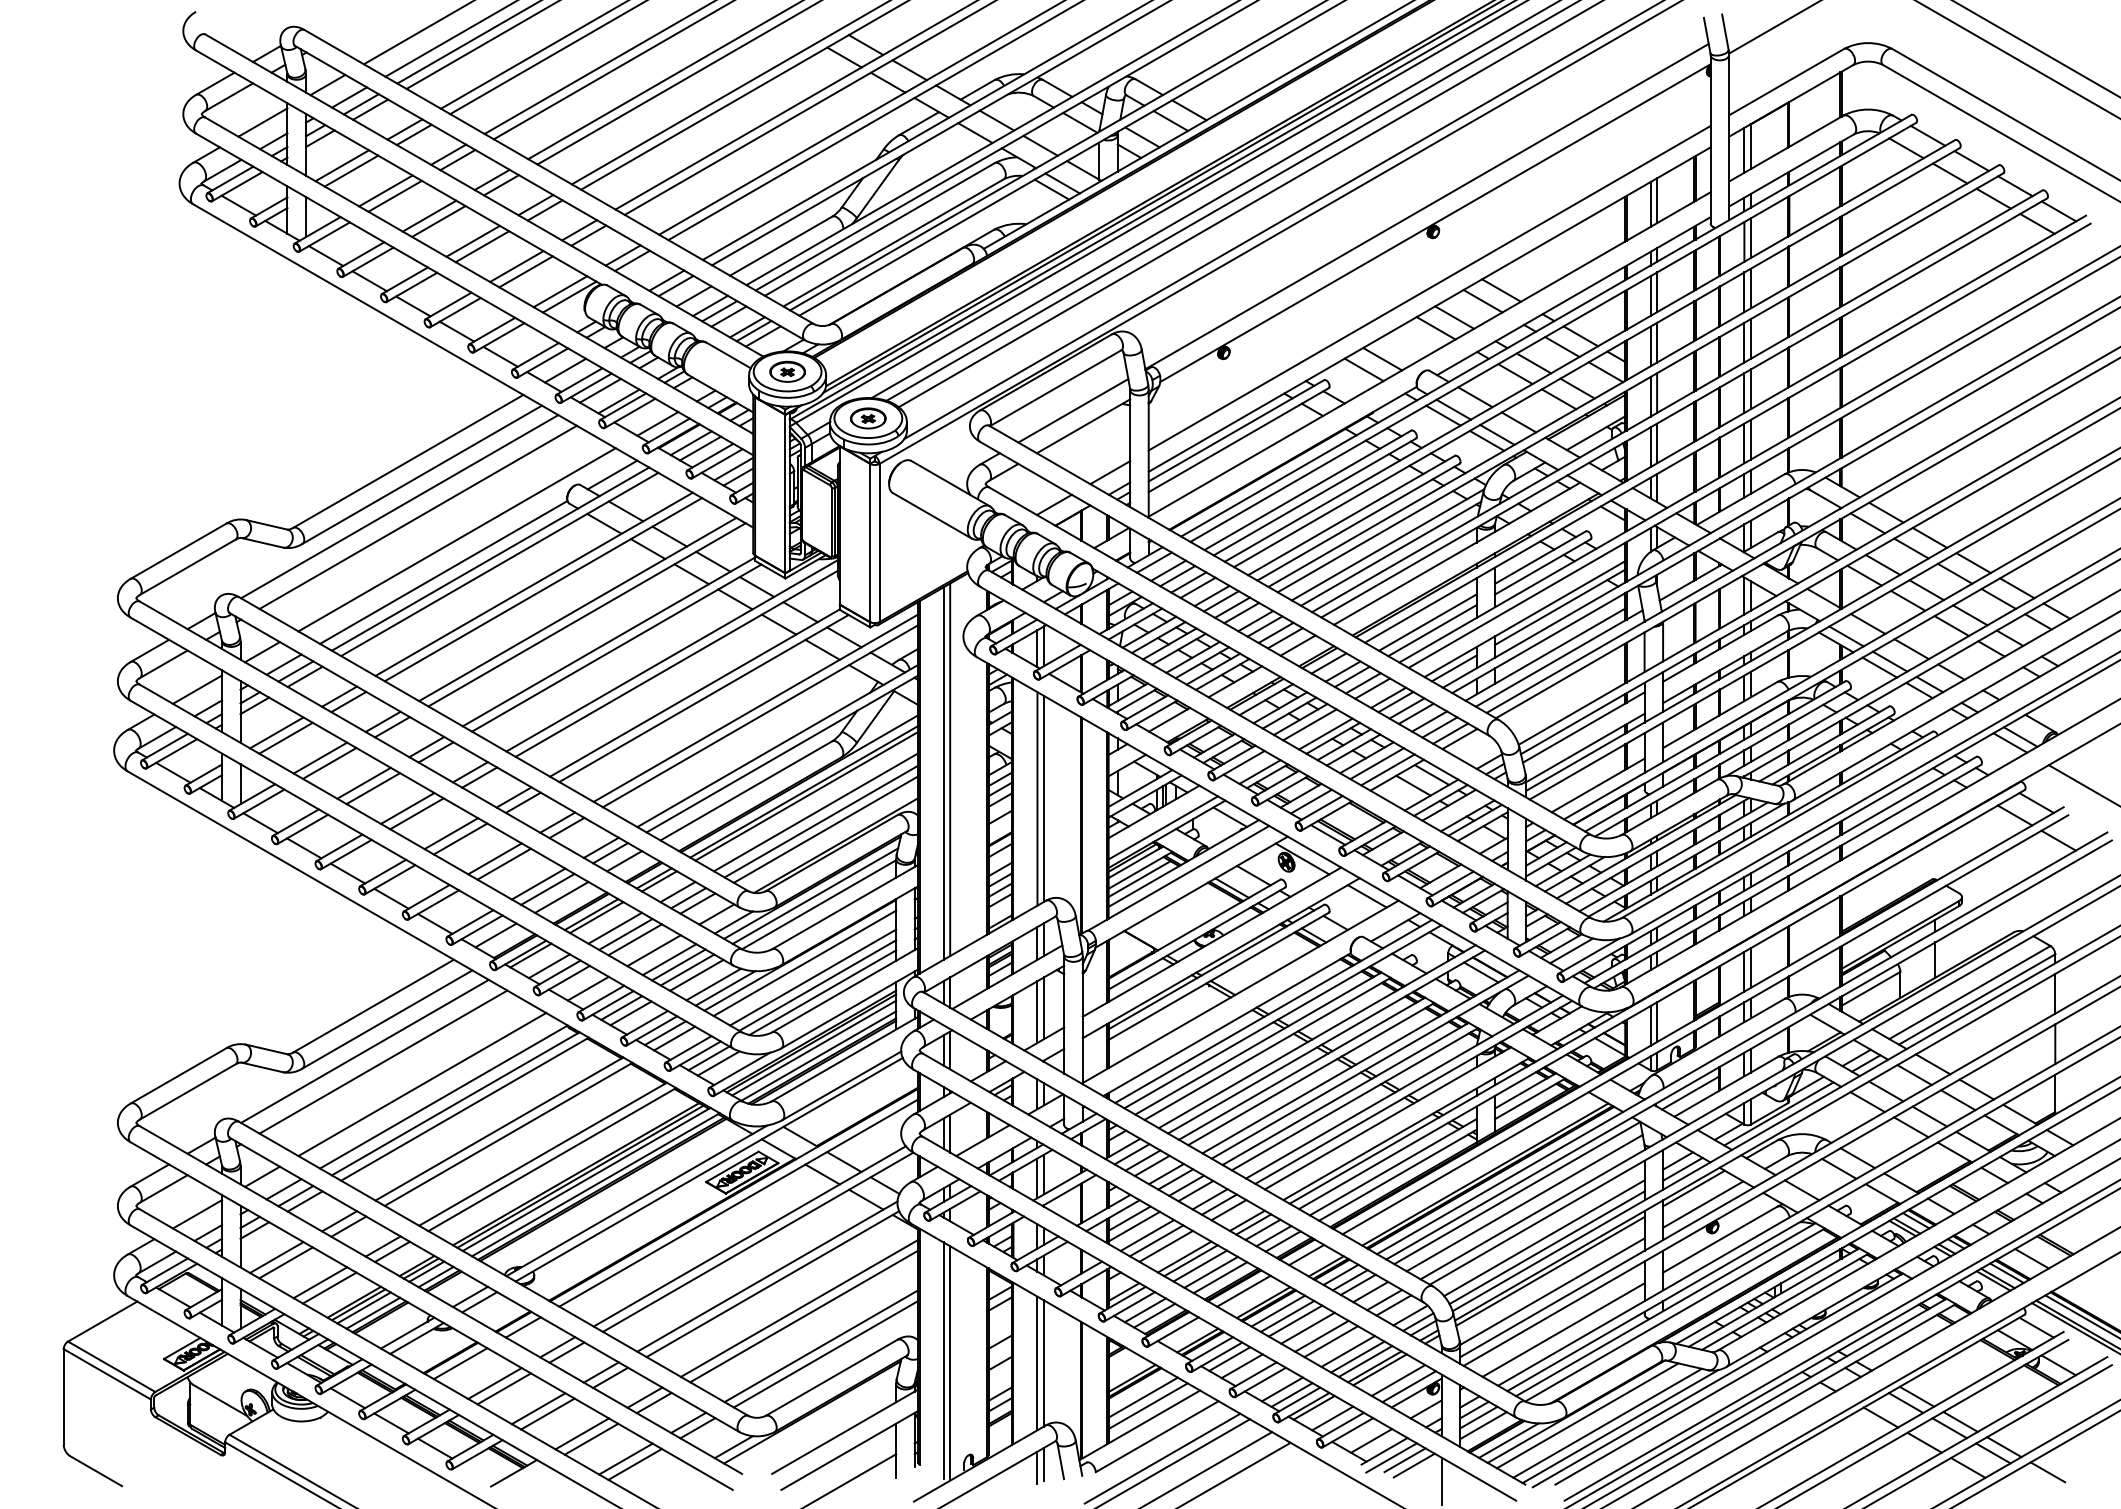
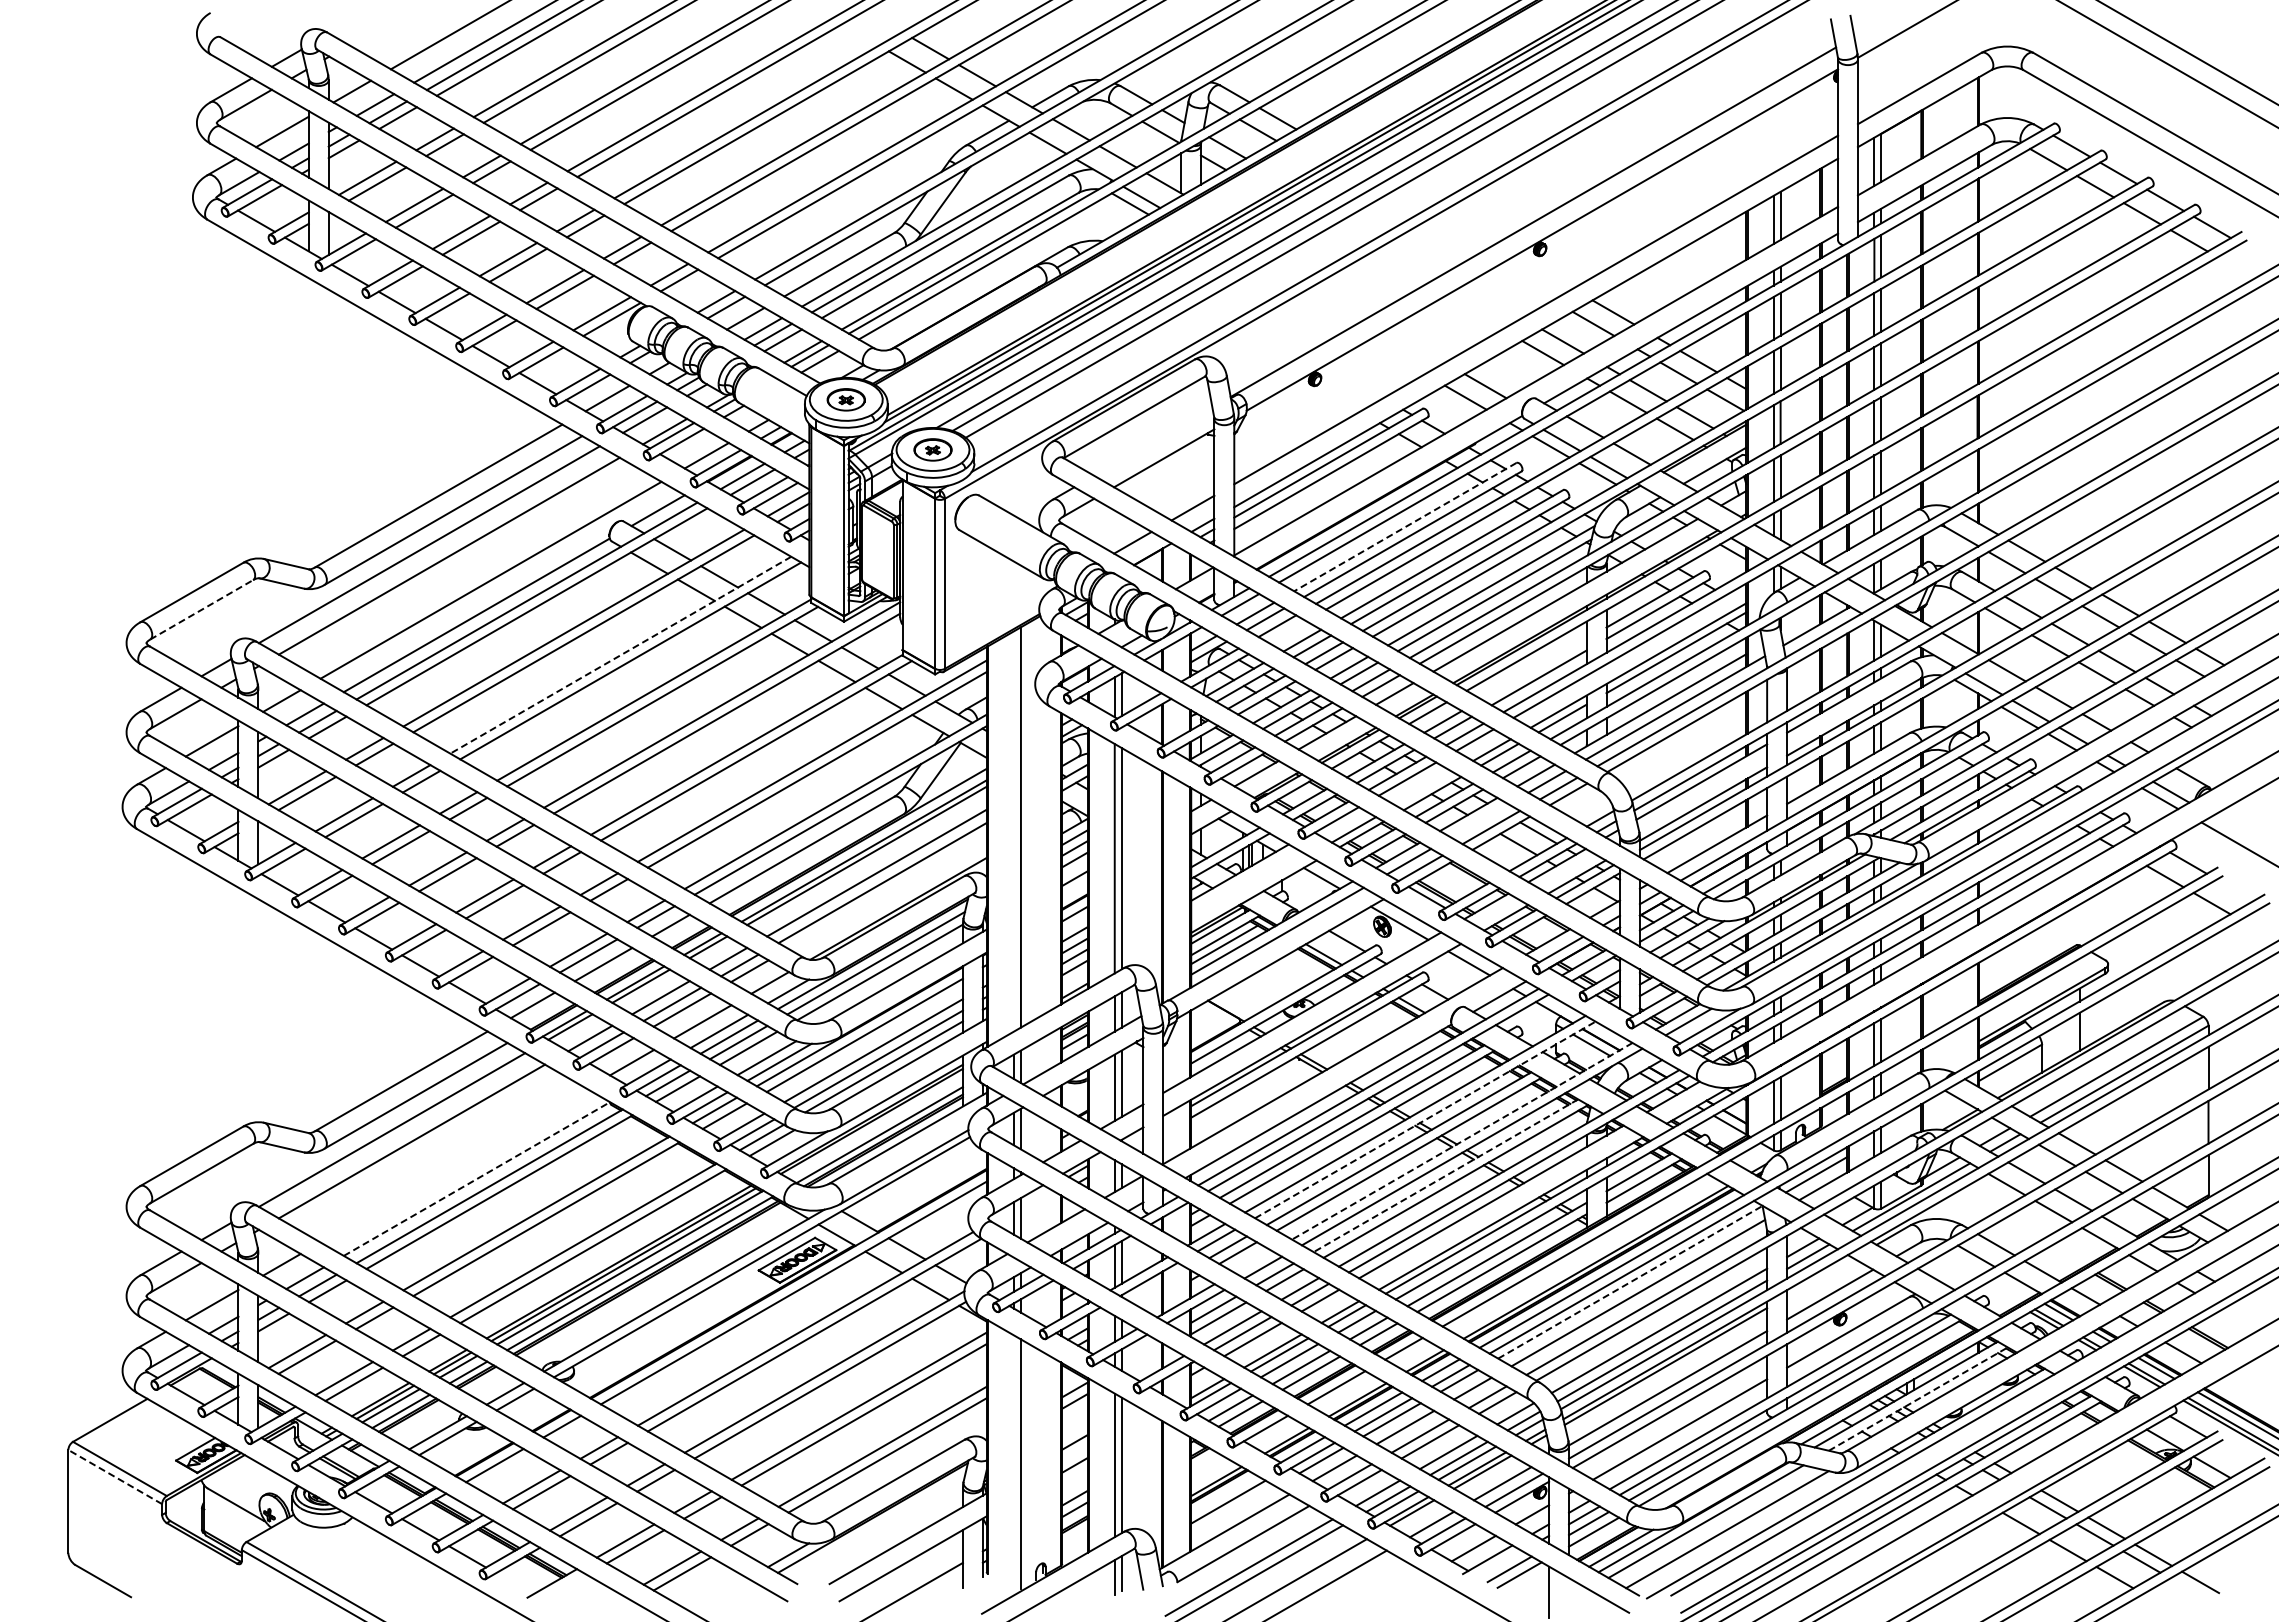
line: (1073, 410) -> (1153, 441), removed
line: (1307, 490) -> (1404, 527), solid -> dashed
line: (188, 566) -> (202, 609), solid -> dashed
line: (1198, 587) -> (1287, 631), removed
line: (577, 609) -> (620, 655), solid -> dashed
line: (1427, 622) -> (1533, 669), removed
line: (1325, 733) -> (1424, 788), removed
line: (1376, 763) -> (1479, 820), removed
line: (943, 773) -> (1013, 831), removed
line: (1162, 827) -> (1249, 889), removed
line: (825, 829) -> (887, 891), removed
line: (1326, 1041) -> (1425, 1119), solid -> dashed
line: (813, 1048) -> (874, 1126), removed
line: (1361, 1062) -> (1462, 1141), solid -> dashed
line: (422, 1084) -> (453, 1165), removed
line: (1345, 1093) -> (1445, 1175), solid -> dashed
line: (443, 1097) -> (476, 1179), solid -> dashed
line: (1166, 1173) -> (1253, 1261), removed
line: (1694, 1188) -> (1820, 1277), removed
line: (1517, 1193) -> (1630, 1282), solid -> dashed
line: (1785, 1301) -> (1918, 1398), solid -> dashed
line: (943, 1359) -> (1013, 1461), removed
line: (106, 1373) -> (114, 1476), solid -> dashed
line: (1147, 1405) -> (1233, 1510), removed
line: (1620, 1425) -> (1741, 1532), removed
line: (1390, 1457) -> (1494, 1566), removed

